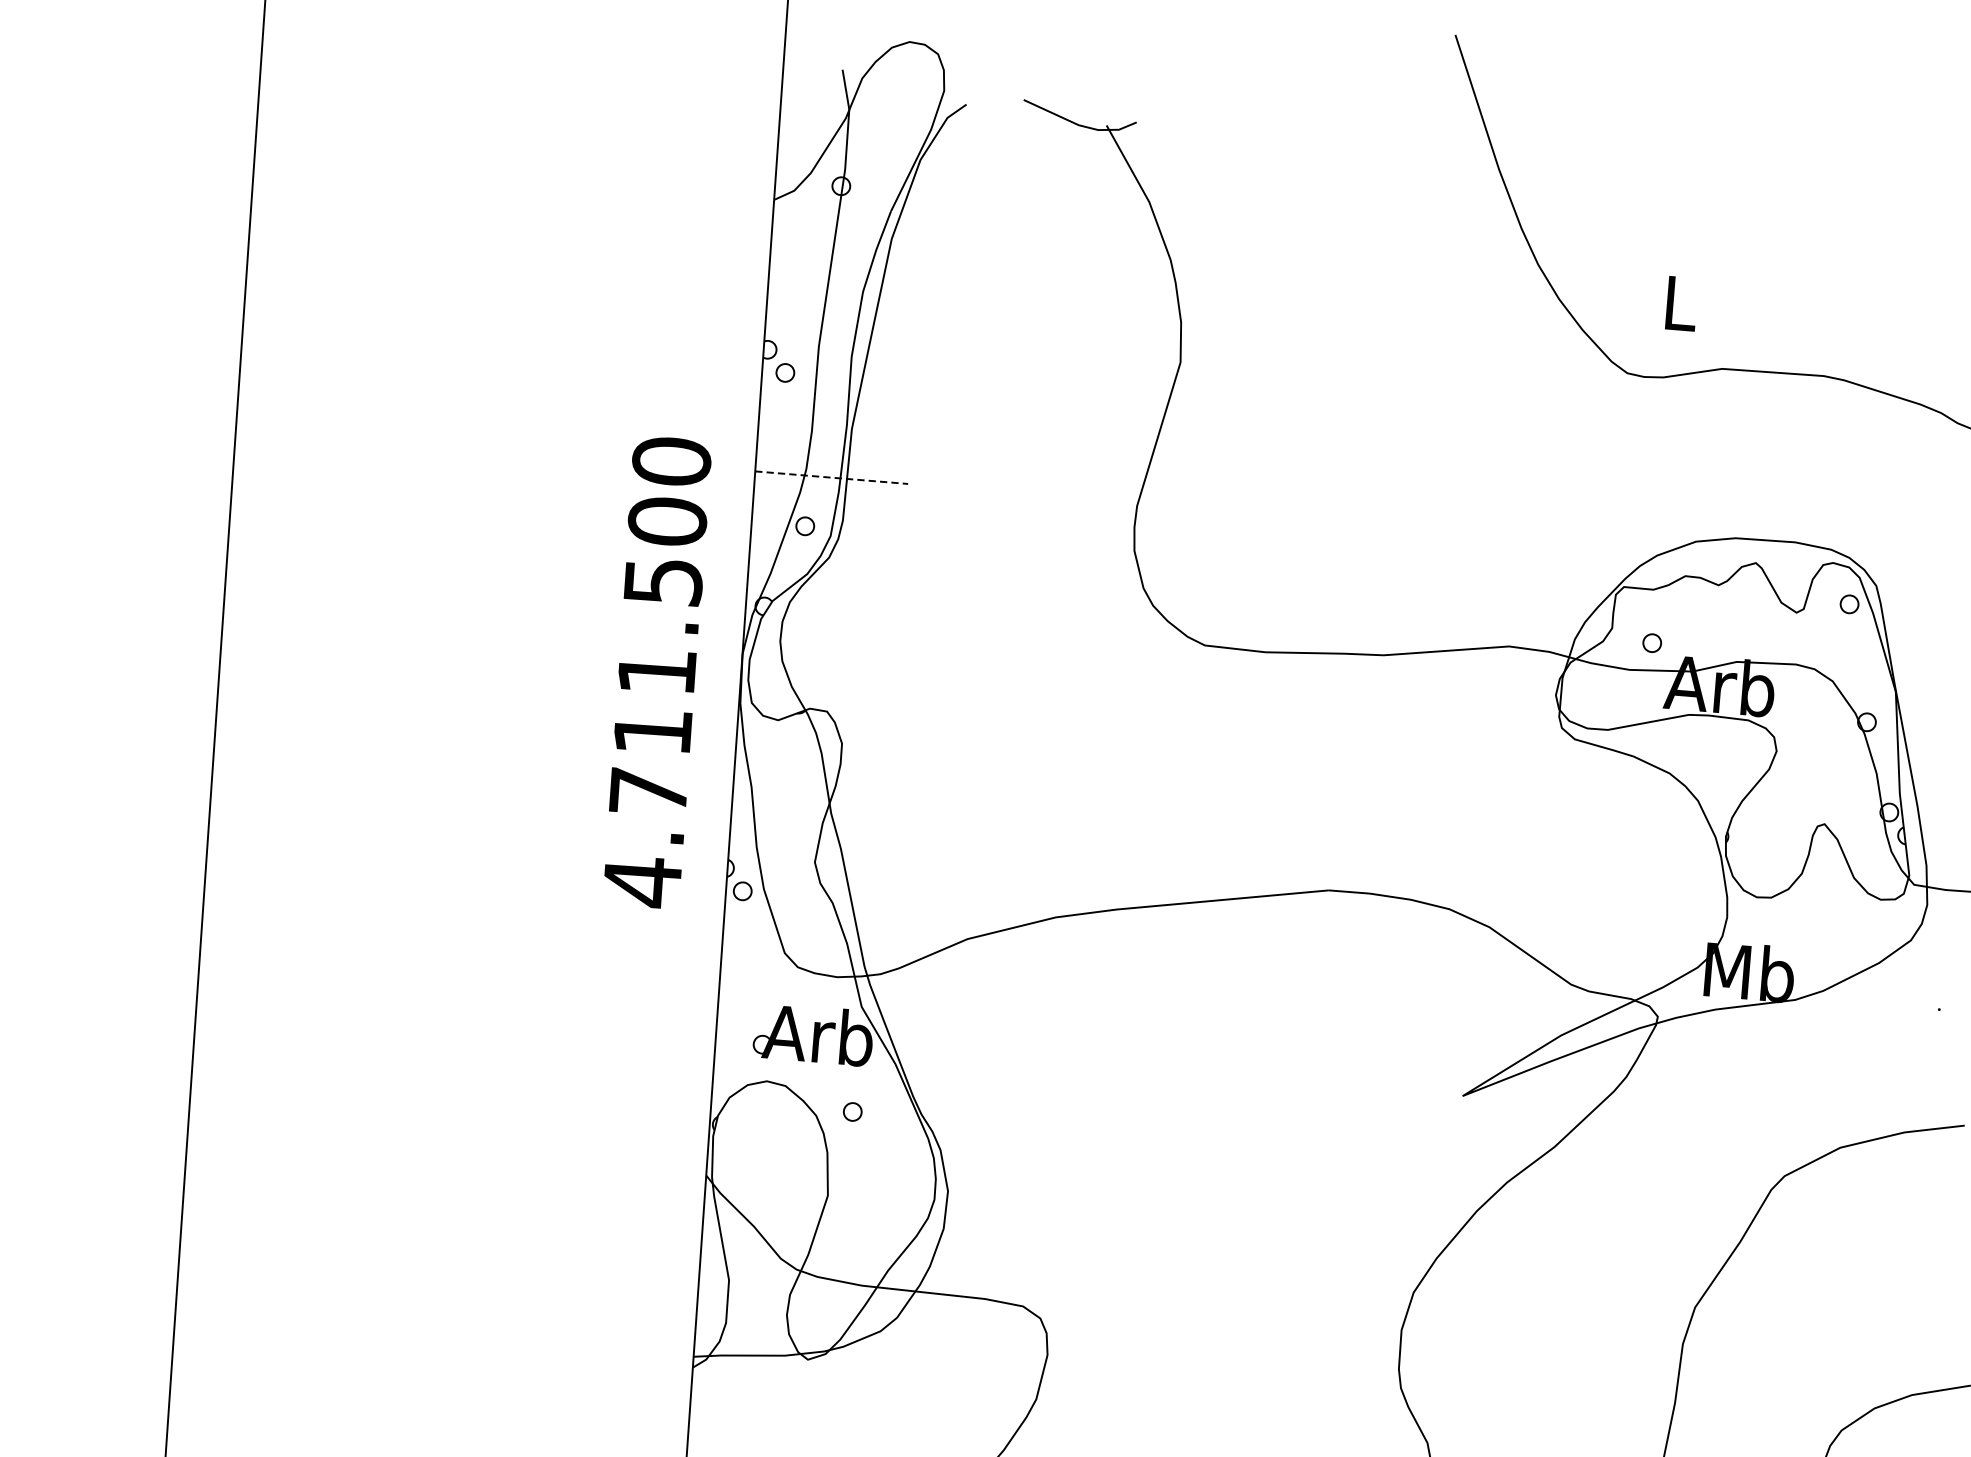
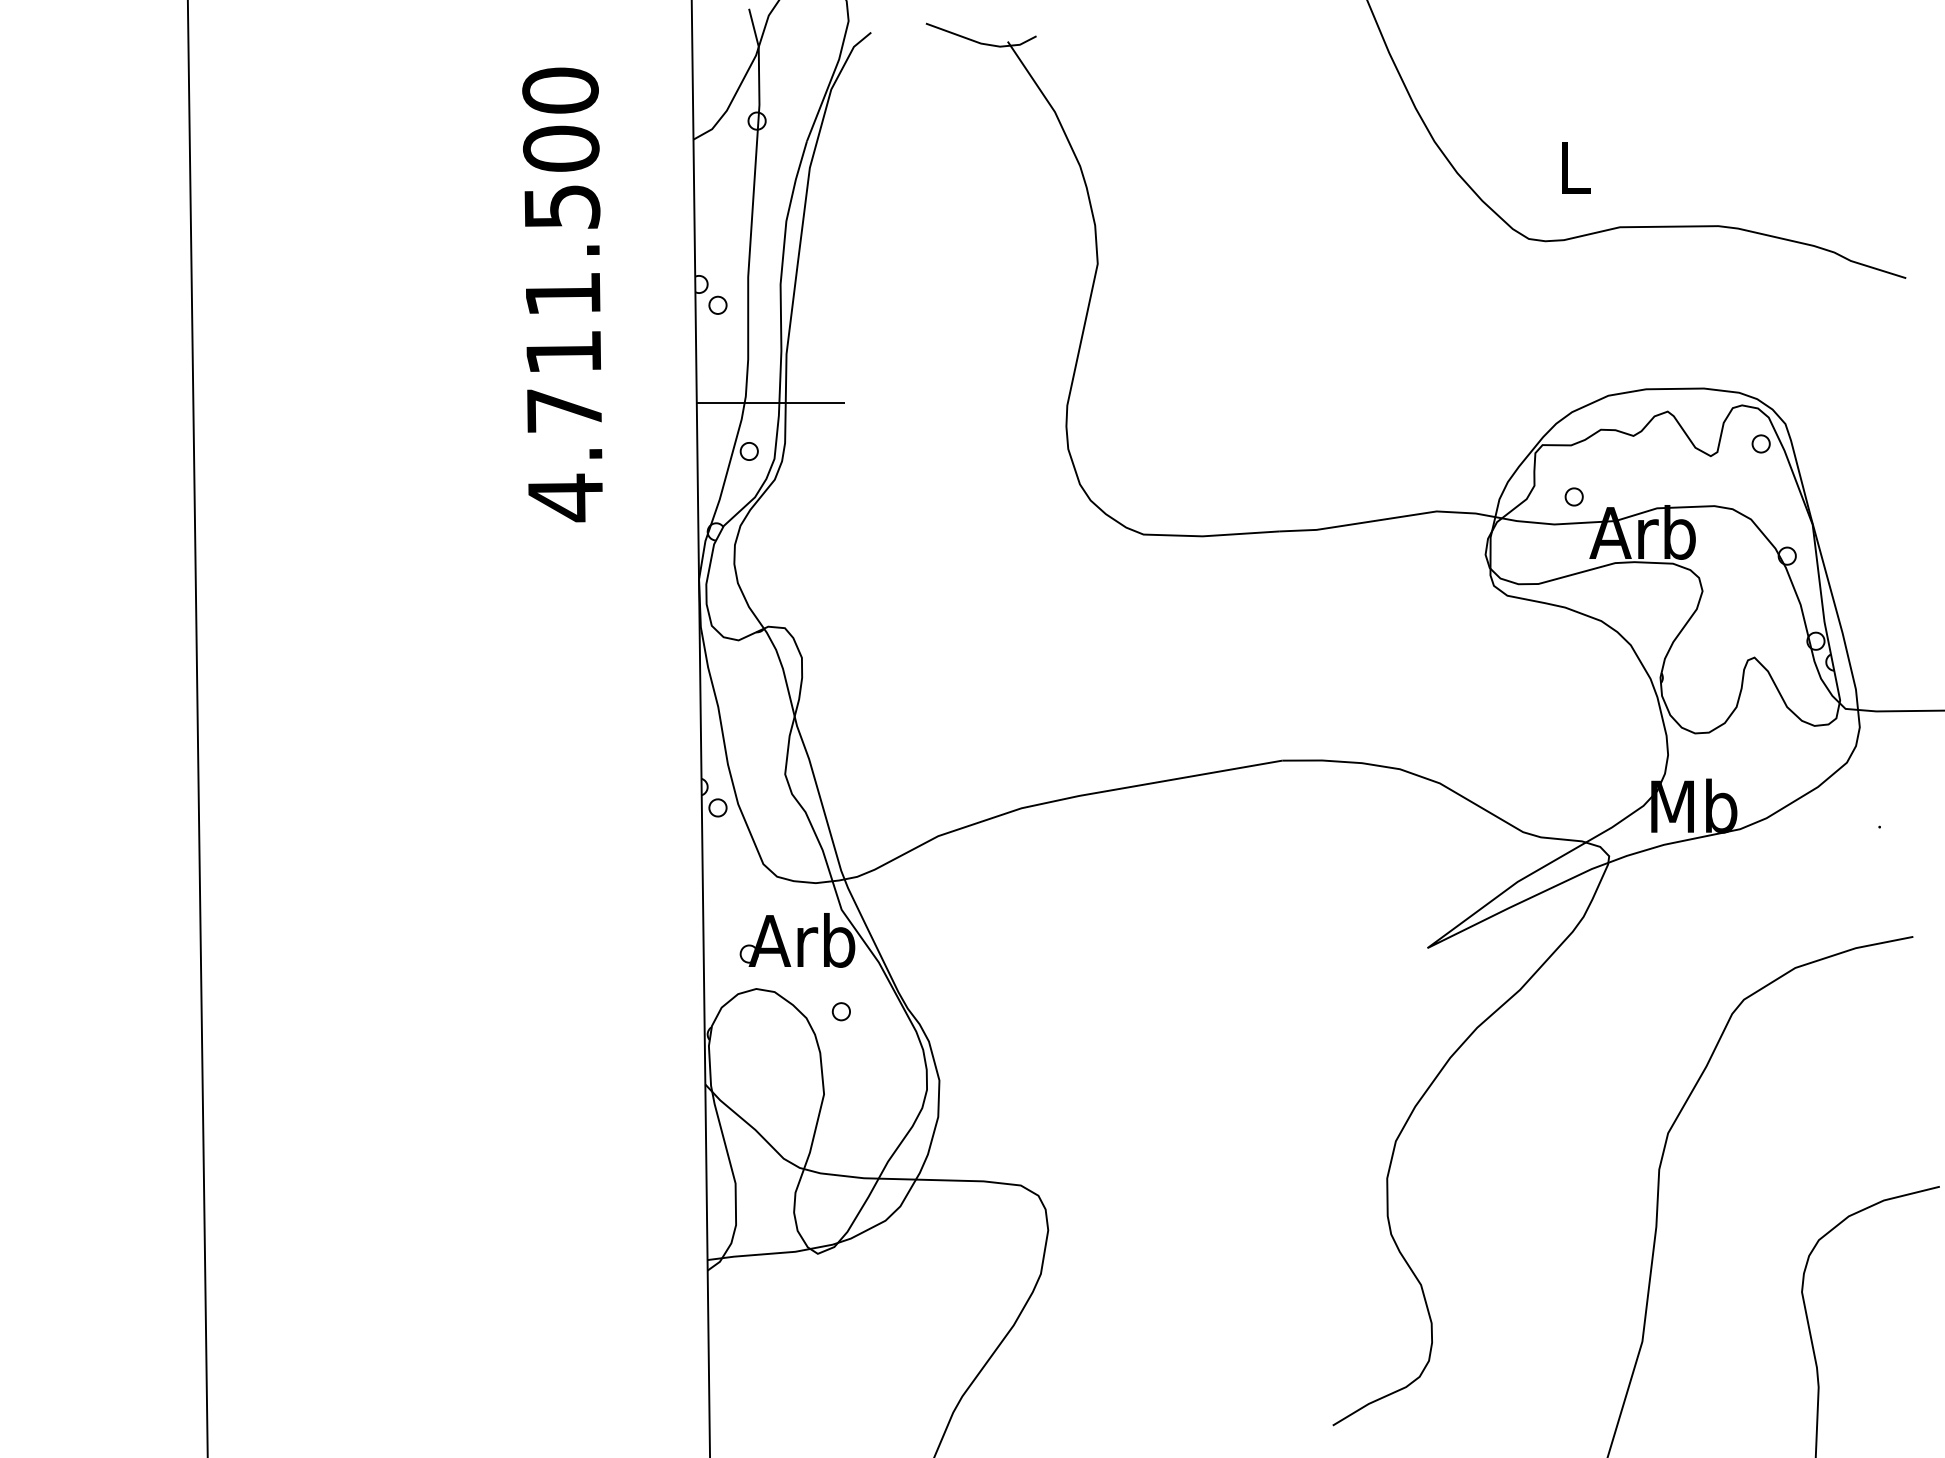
line: (832, 477) -> (771, 402), dashed -> solid
text: (656, 671) -> (562, 294), moved

